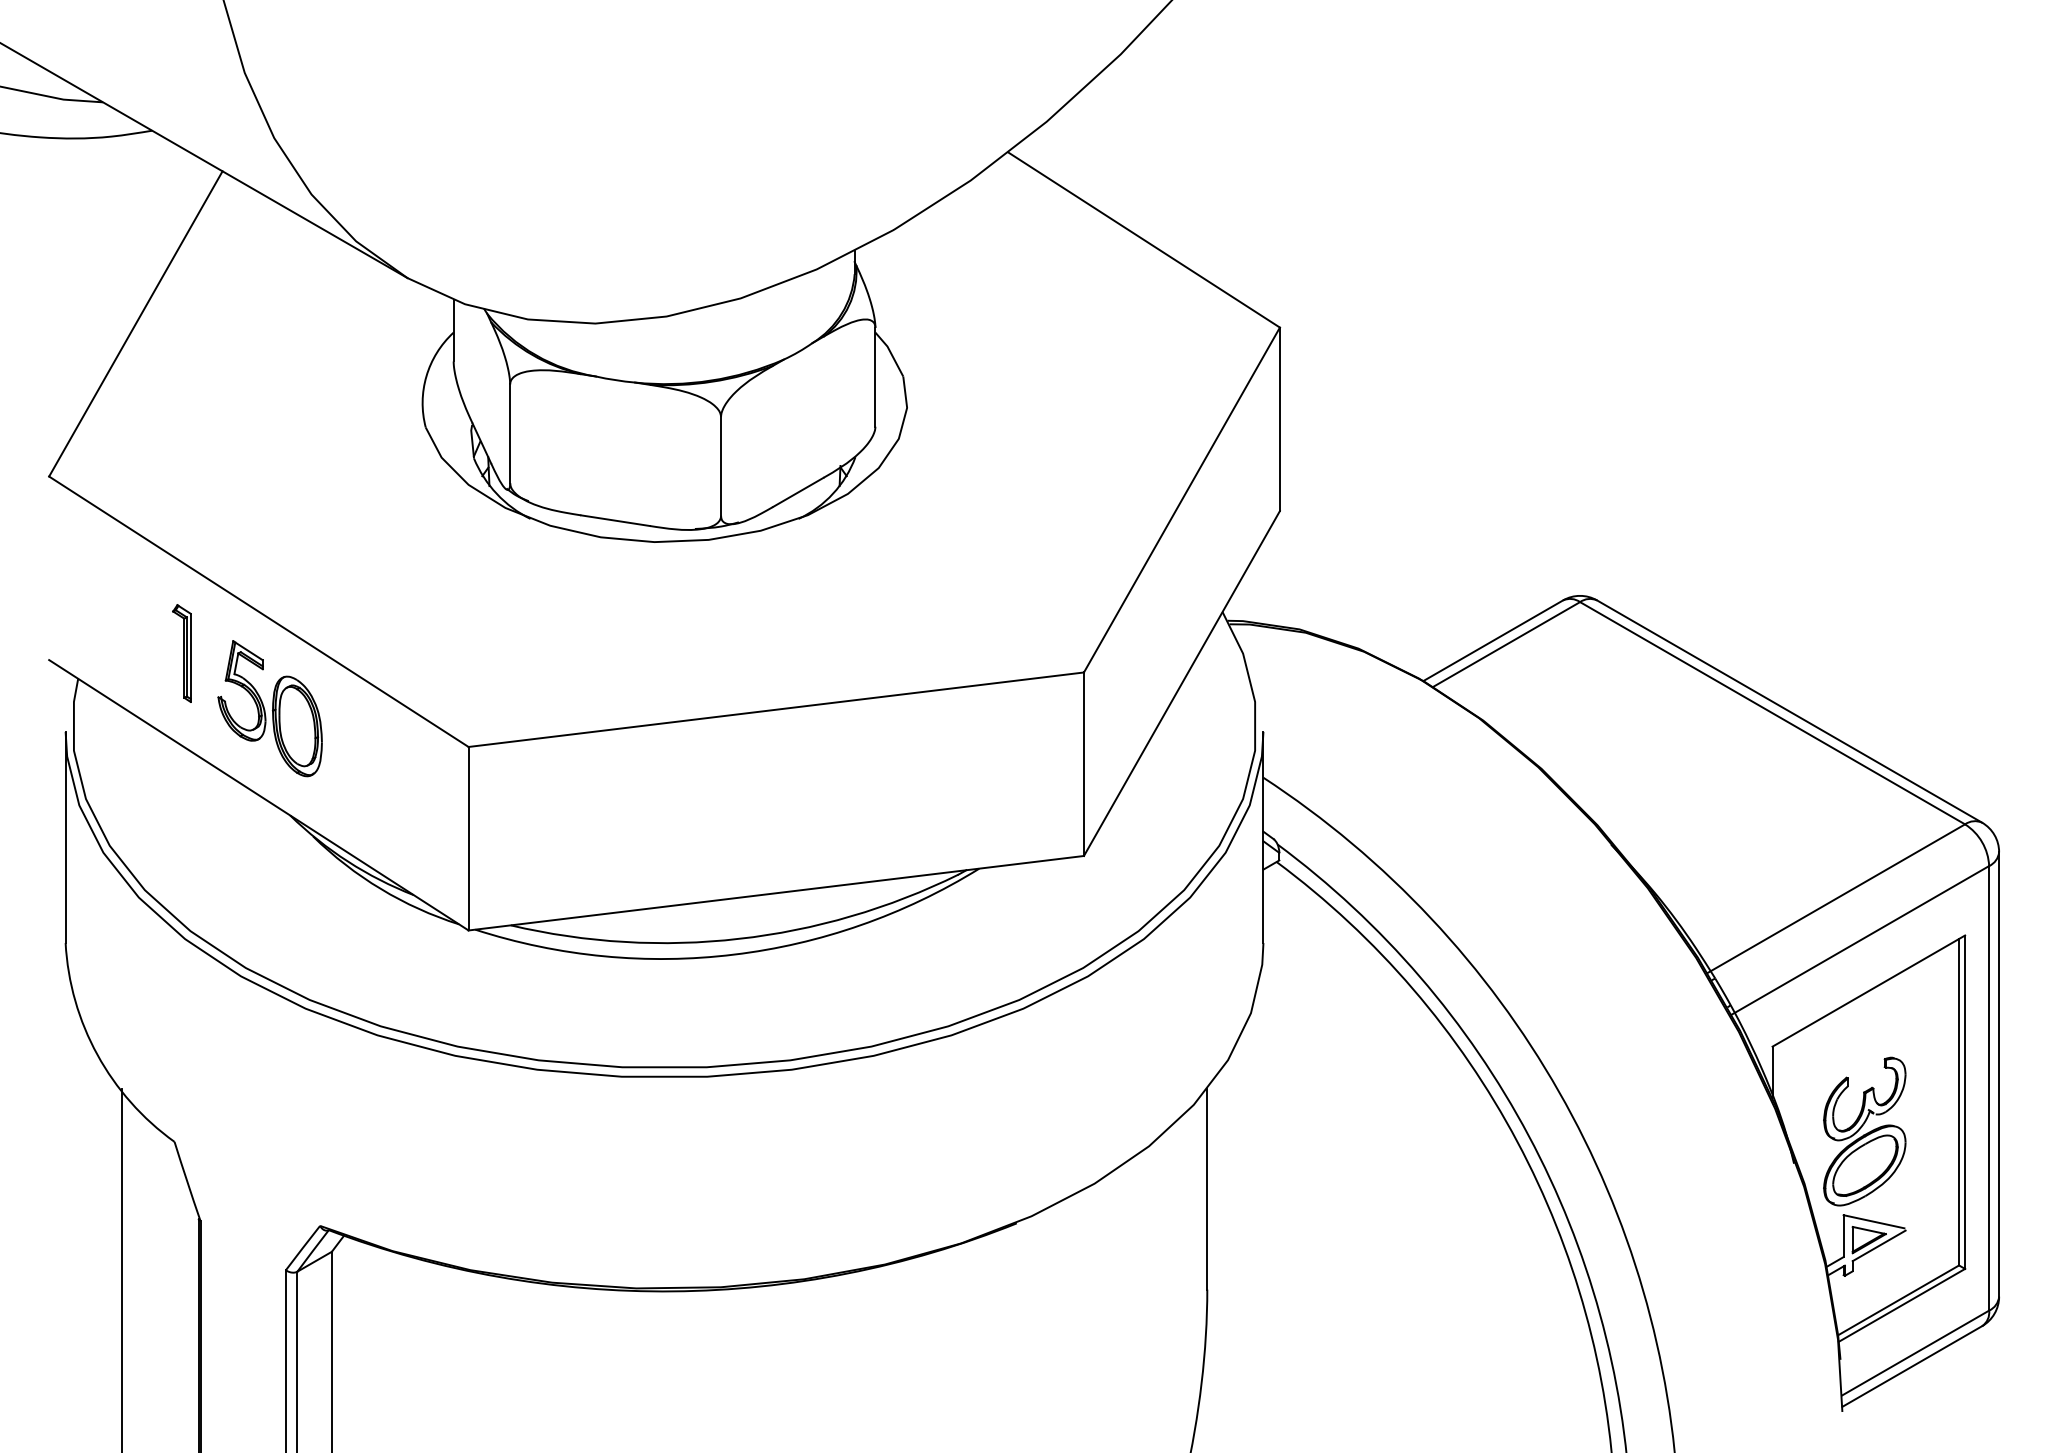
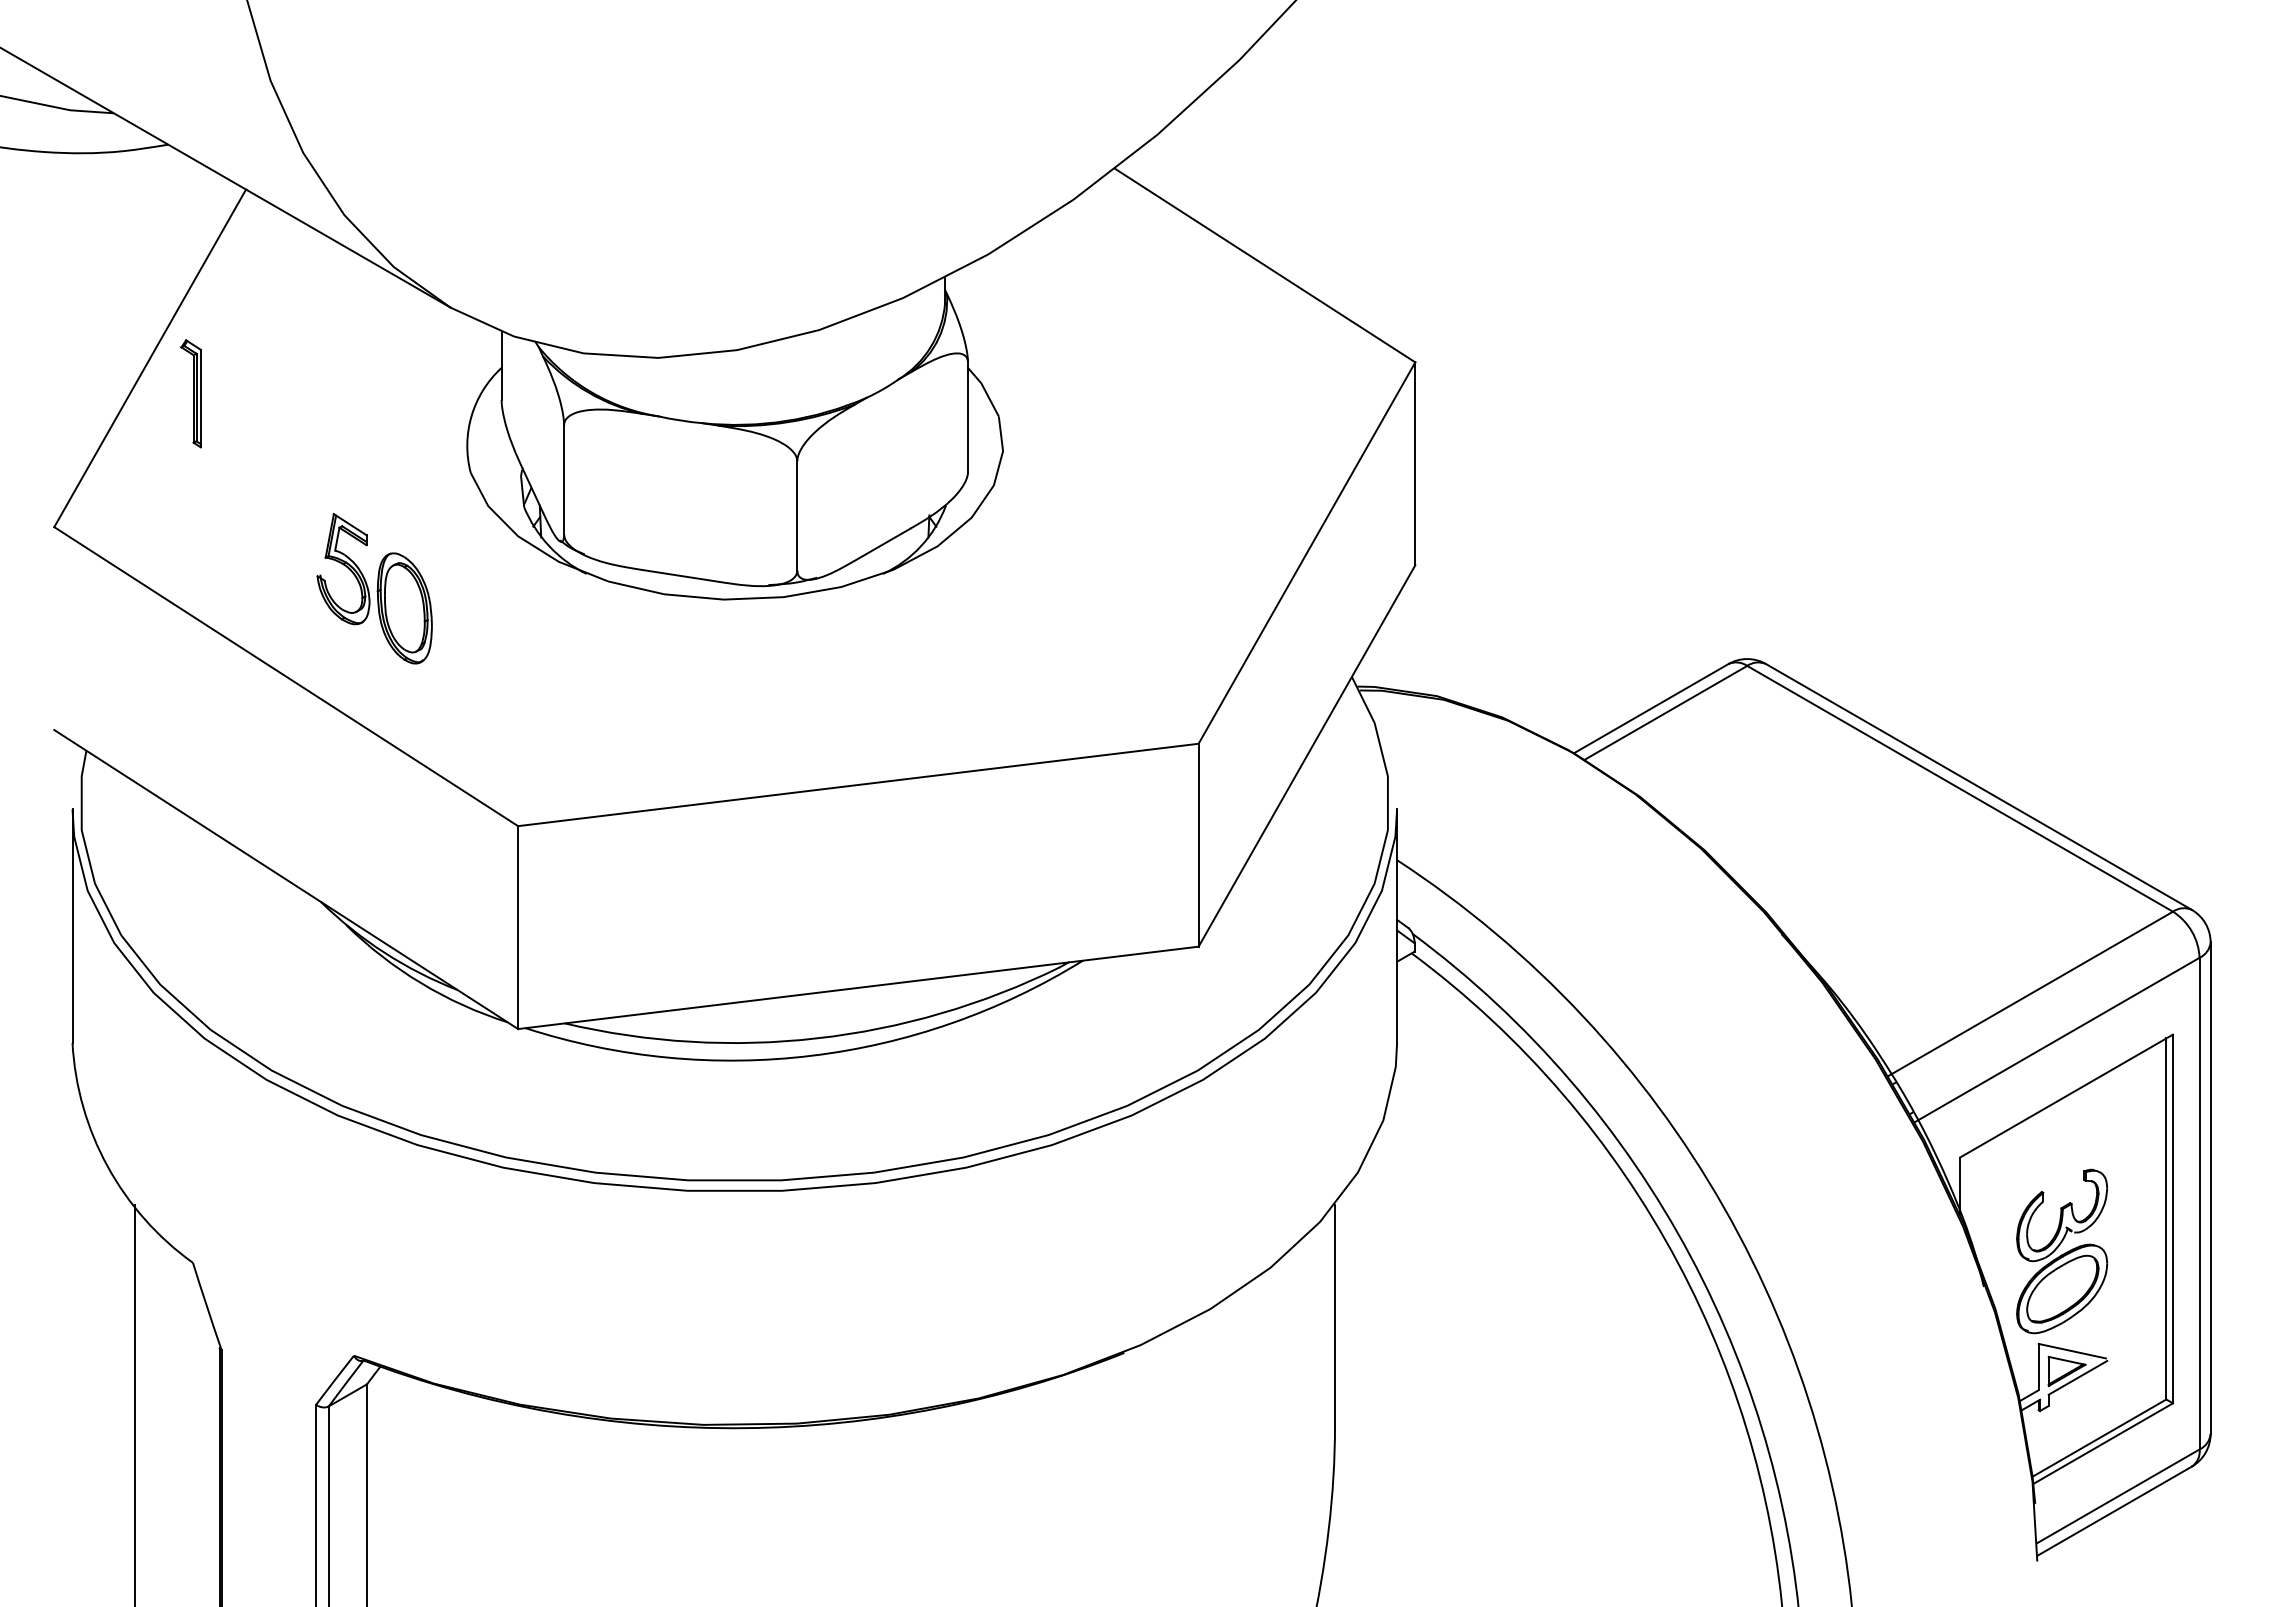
part: (181, 653) -> (190, 393), moved
part: (269, 708) -> (374, 588), moved

